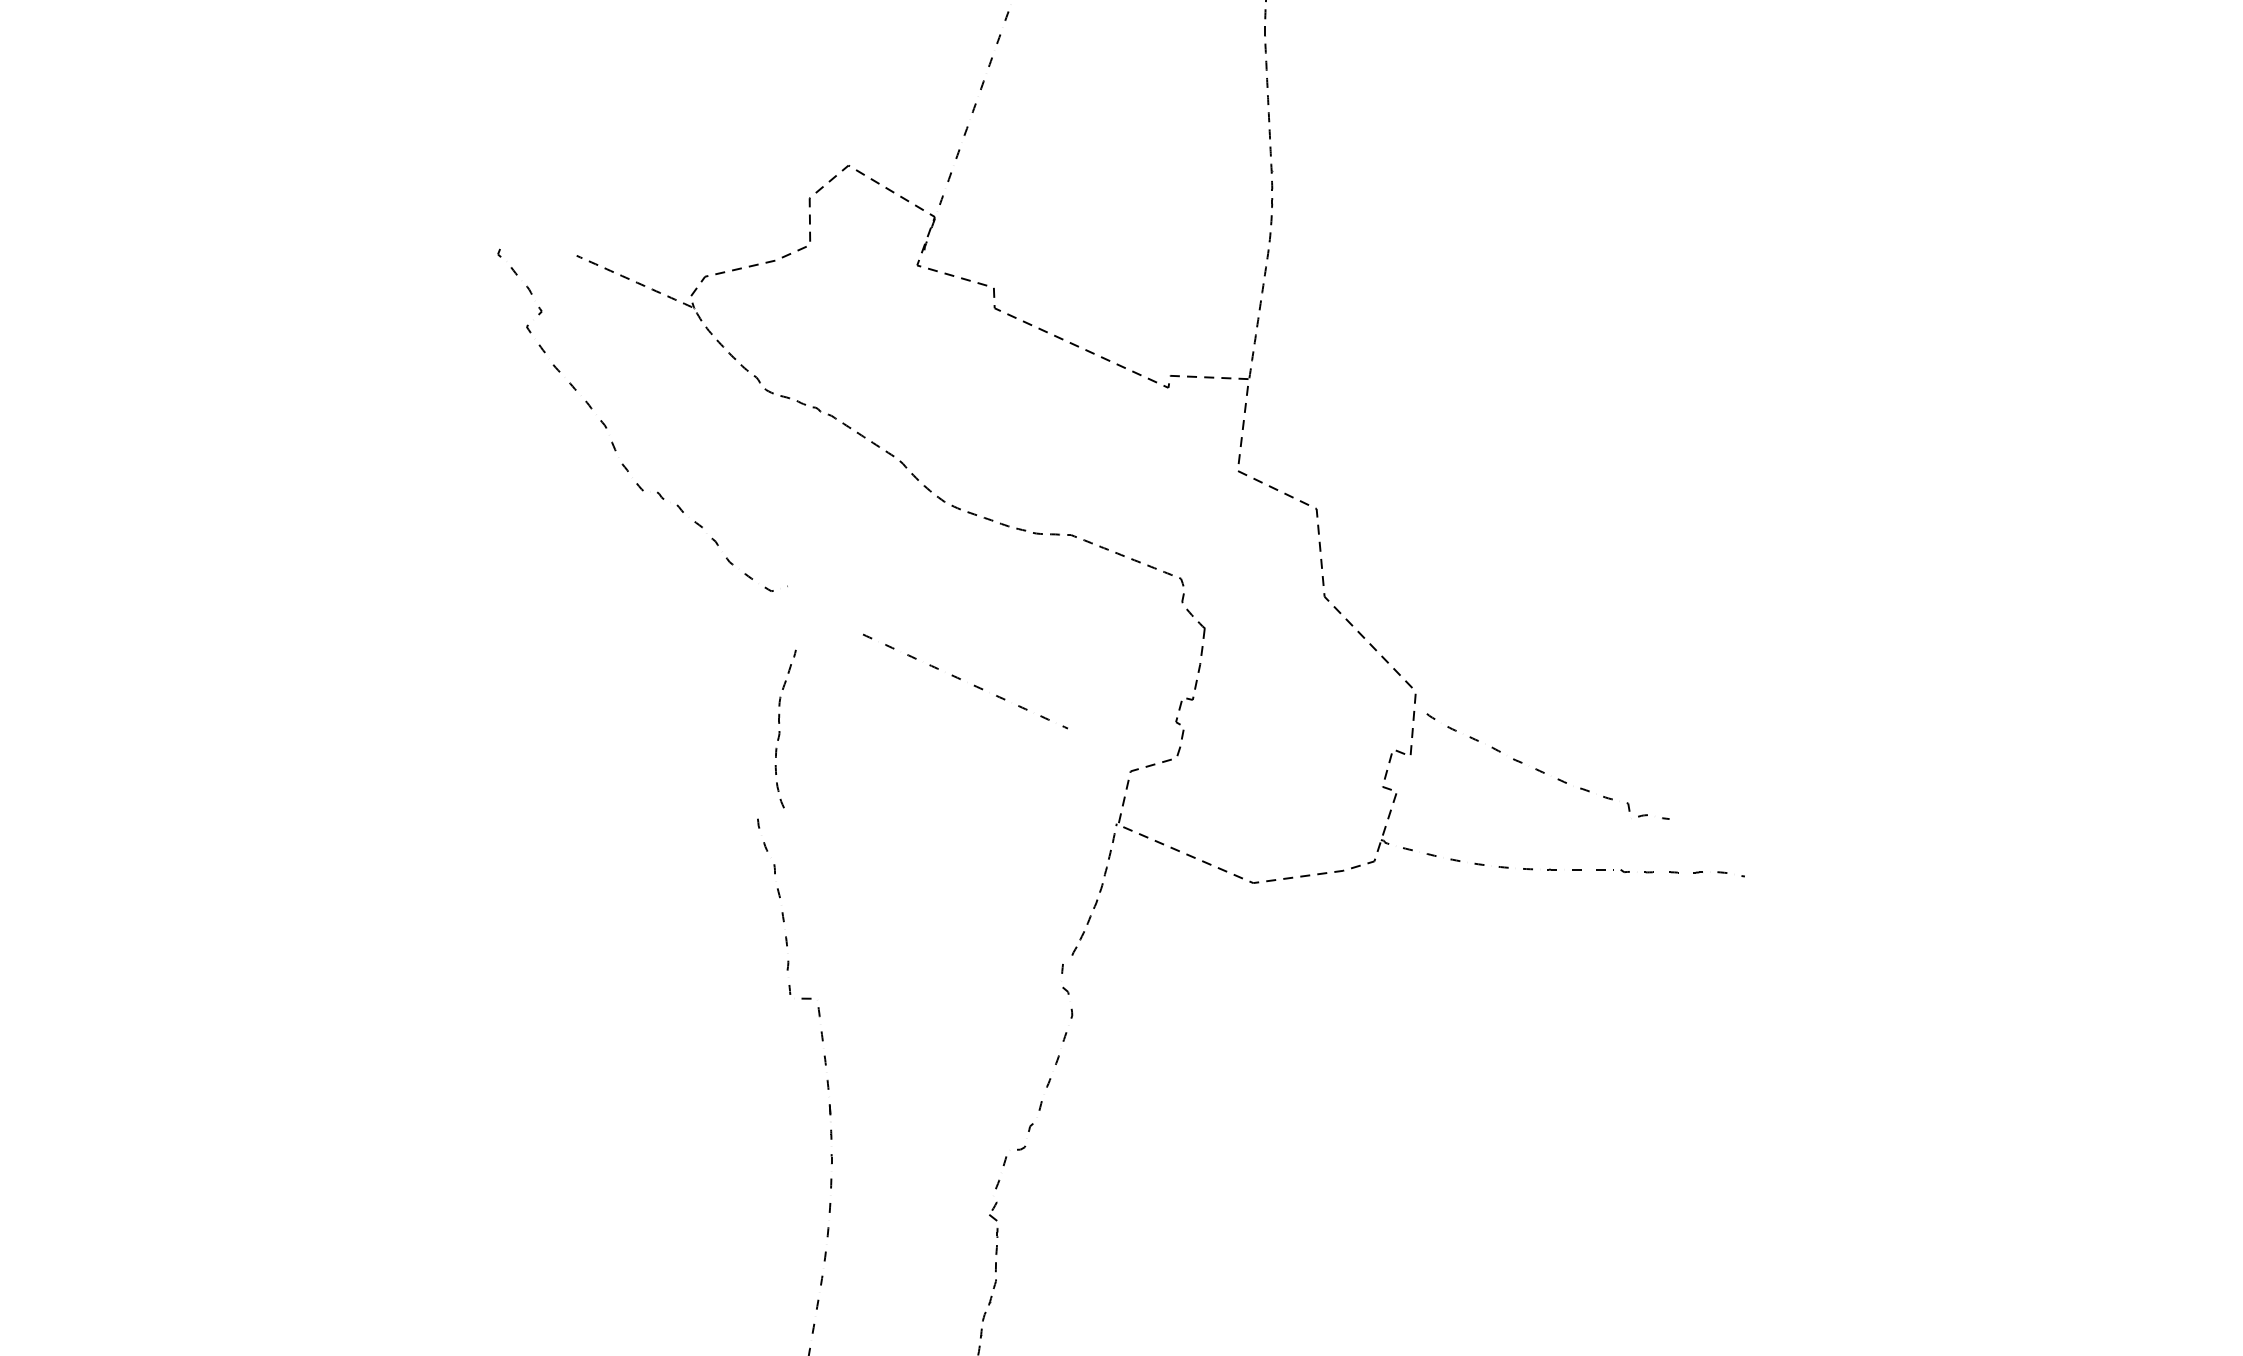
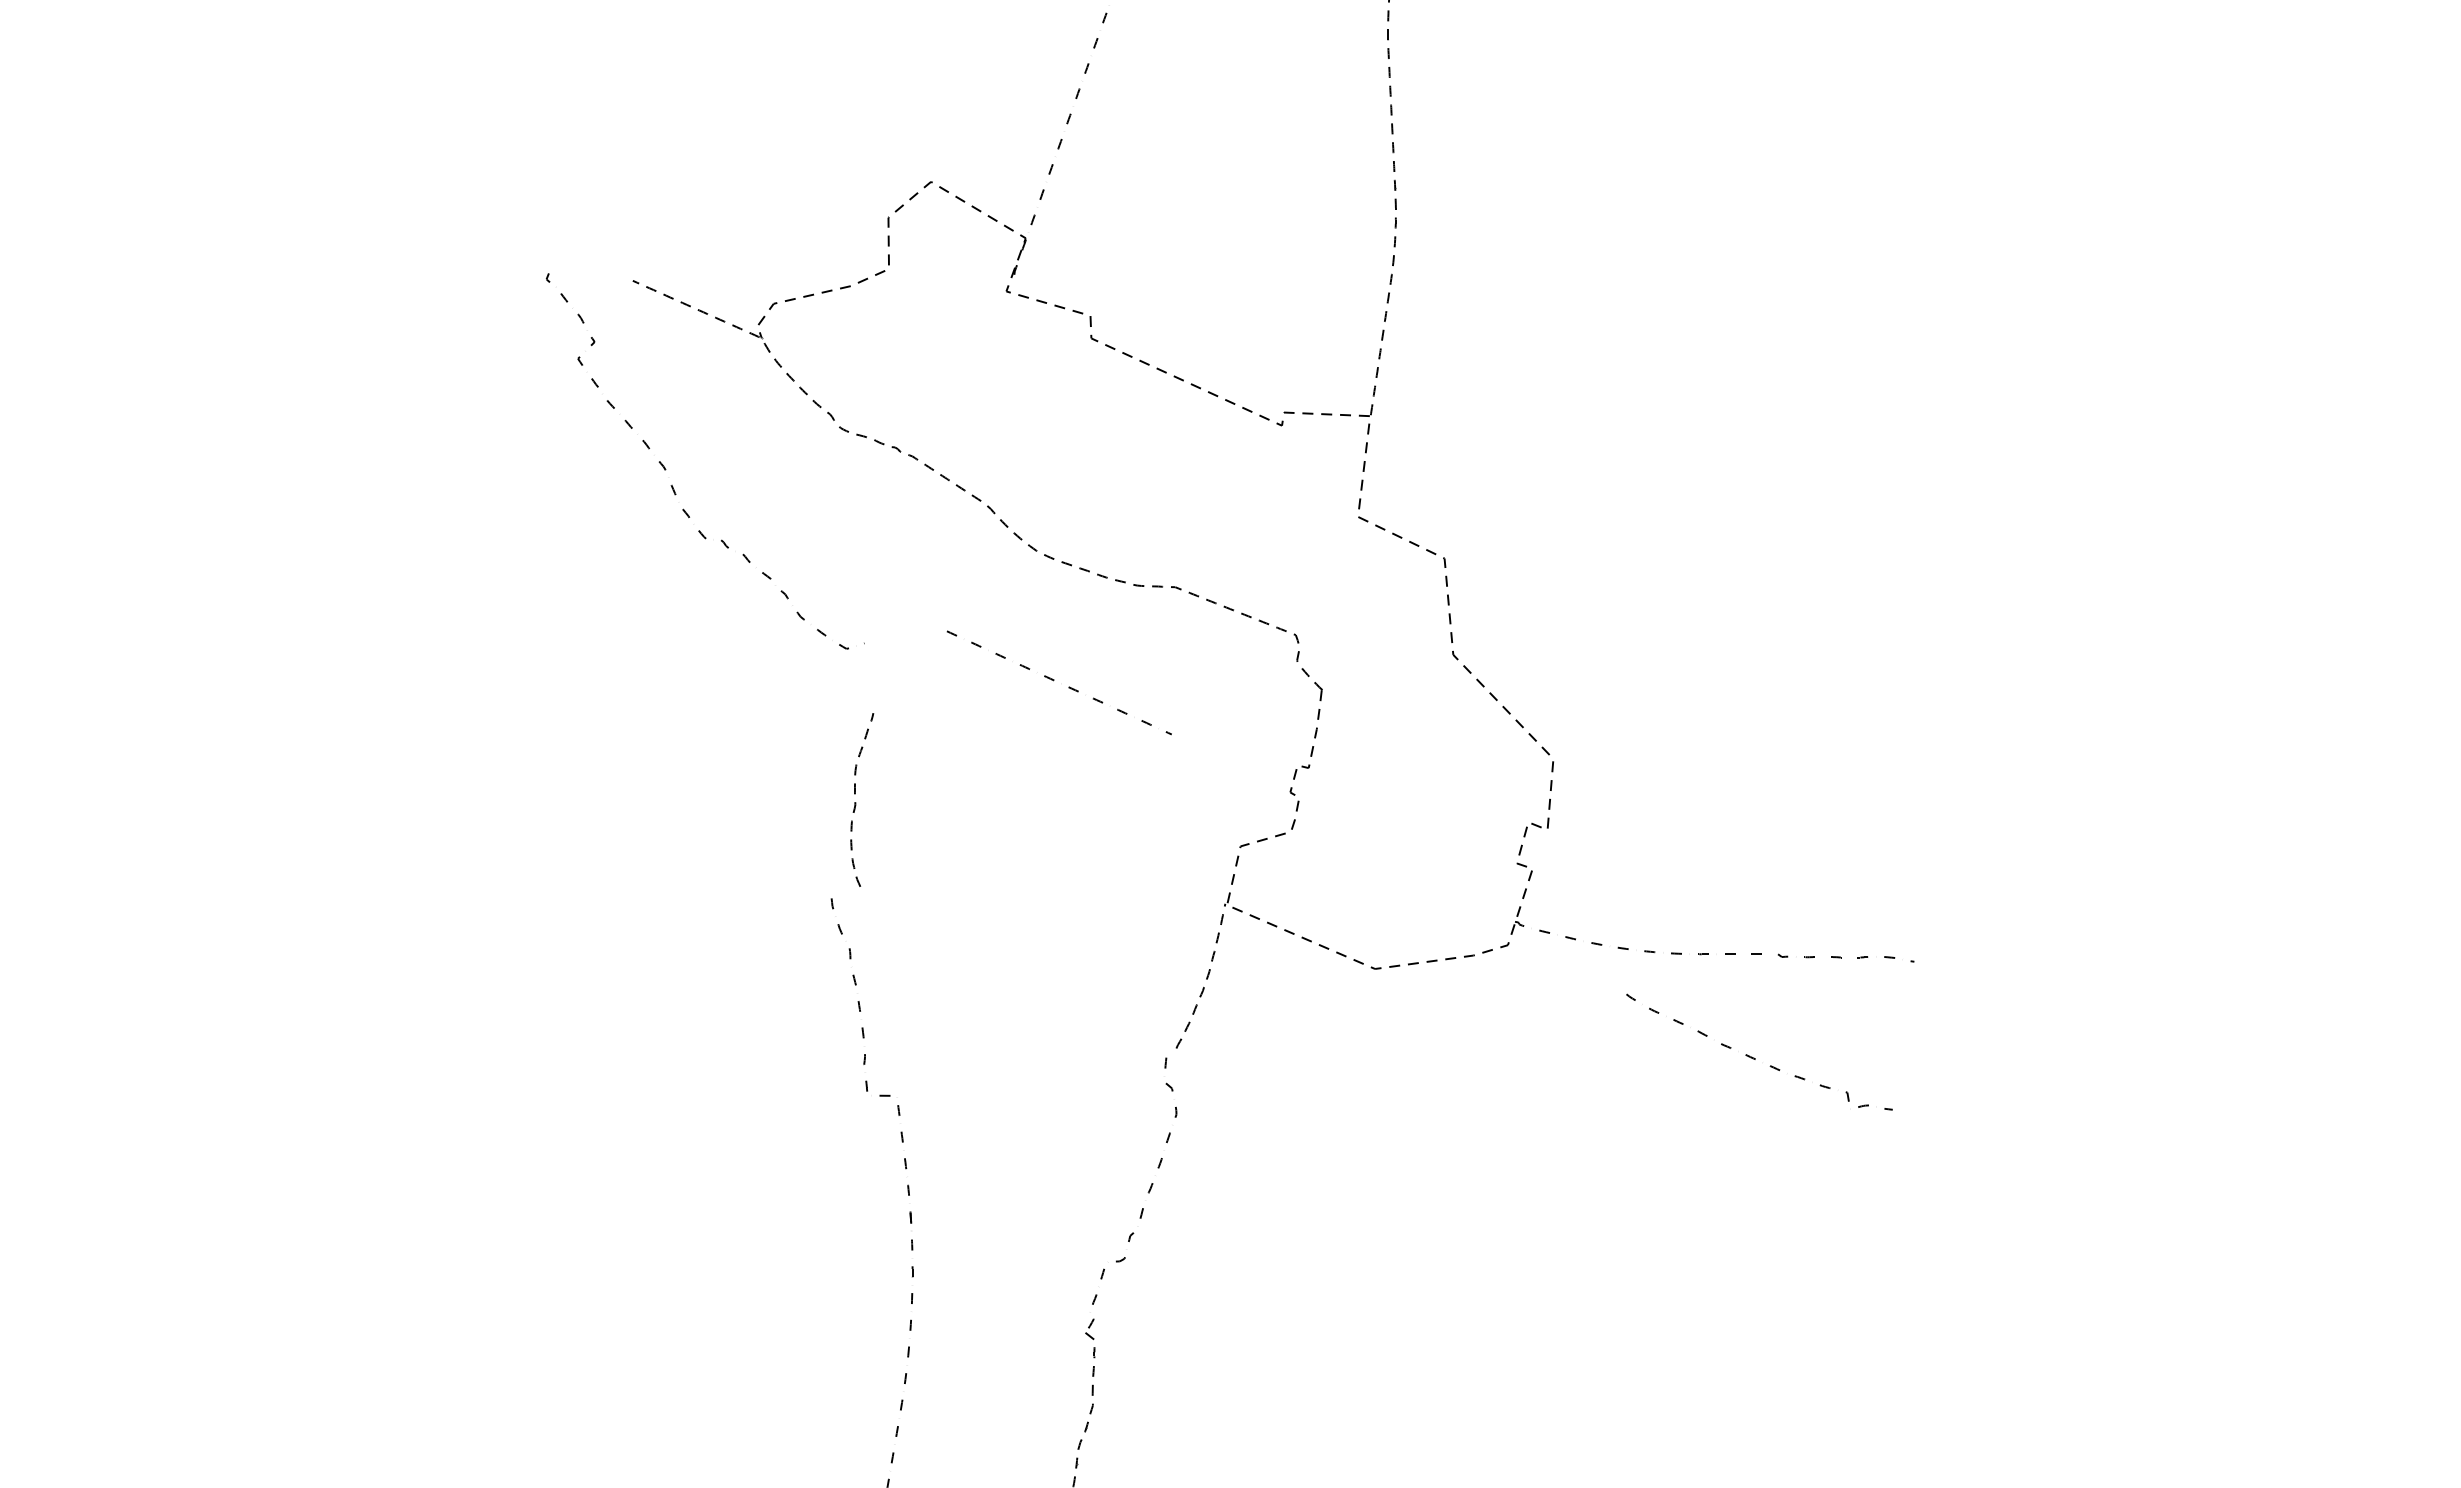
curve: (961, 679) -> (1054, 680), moved
curve: (1543, 771) -> (1754, 1057), moved

